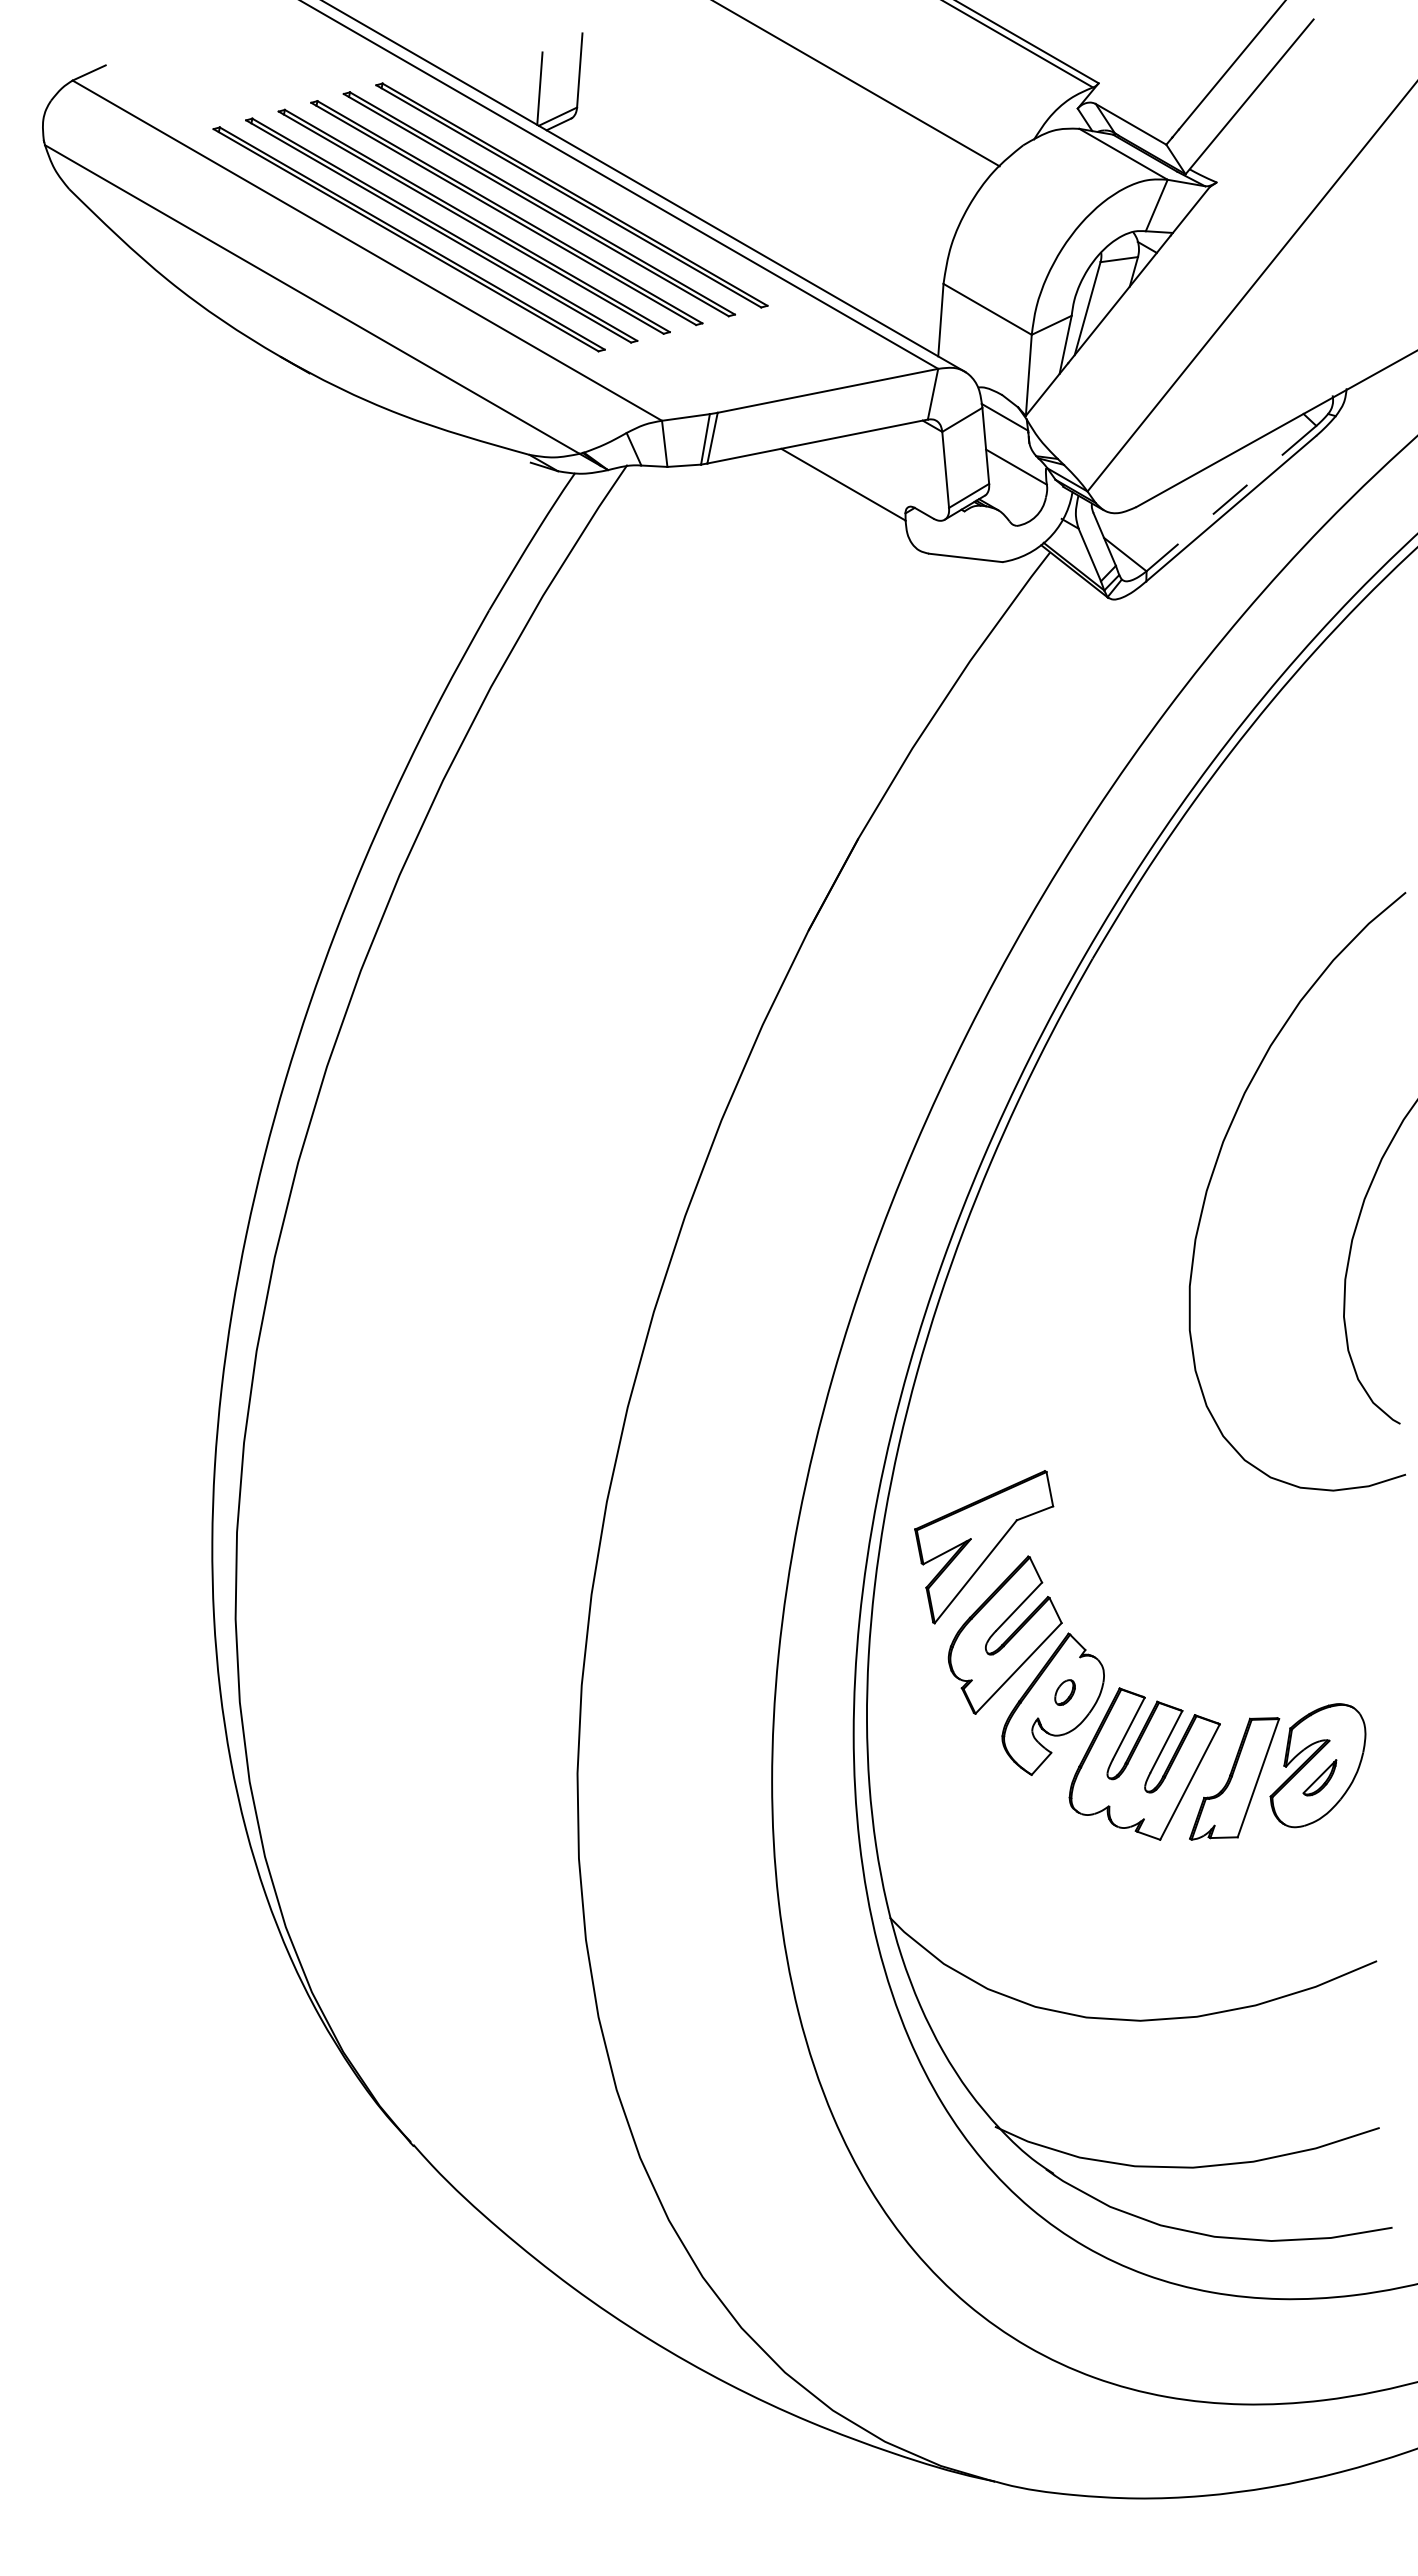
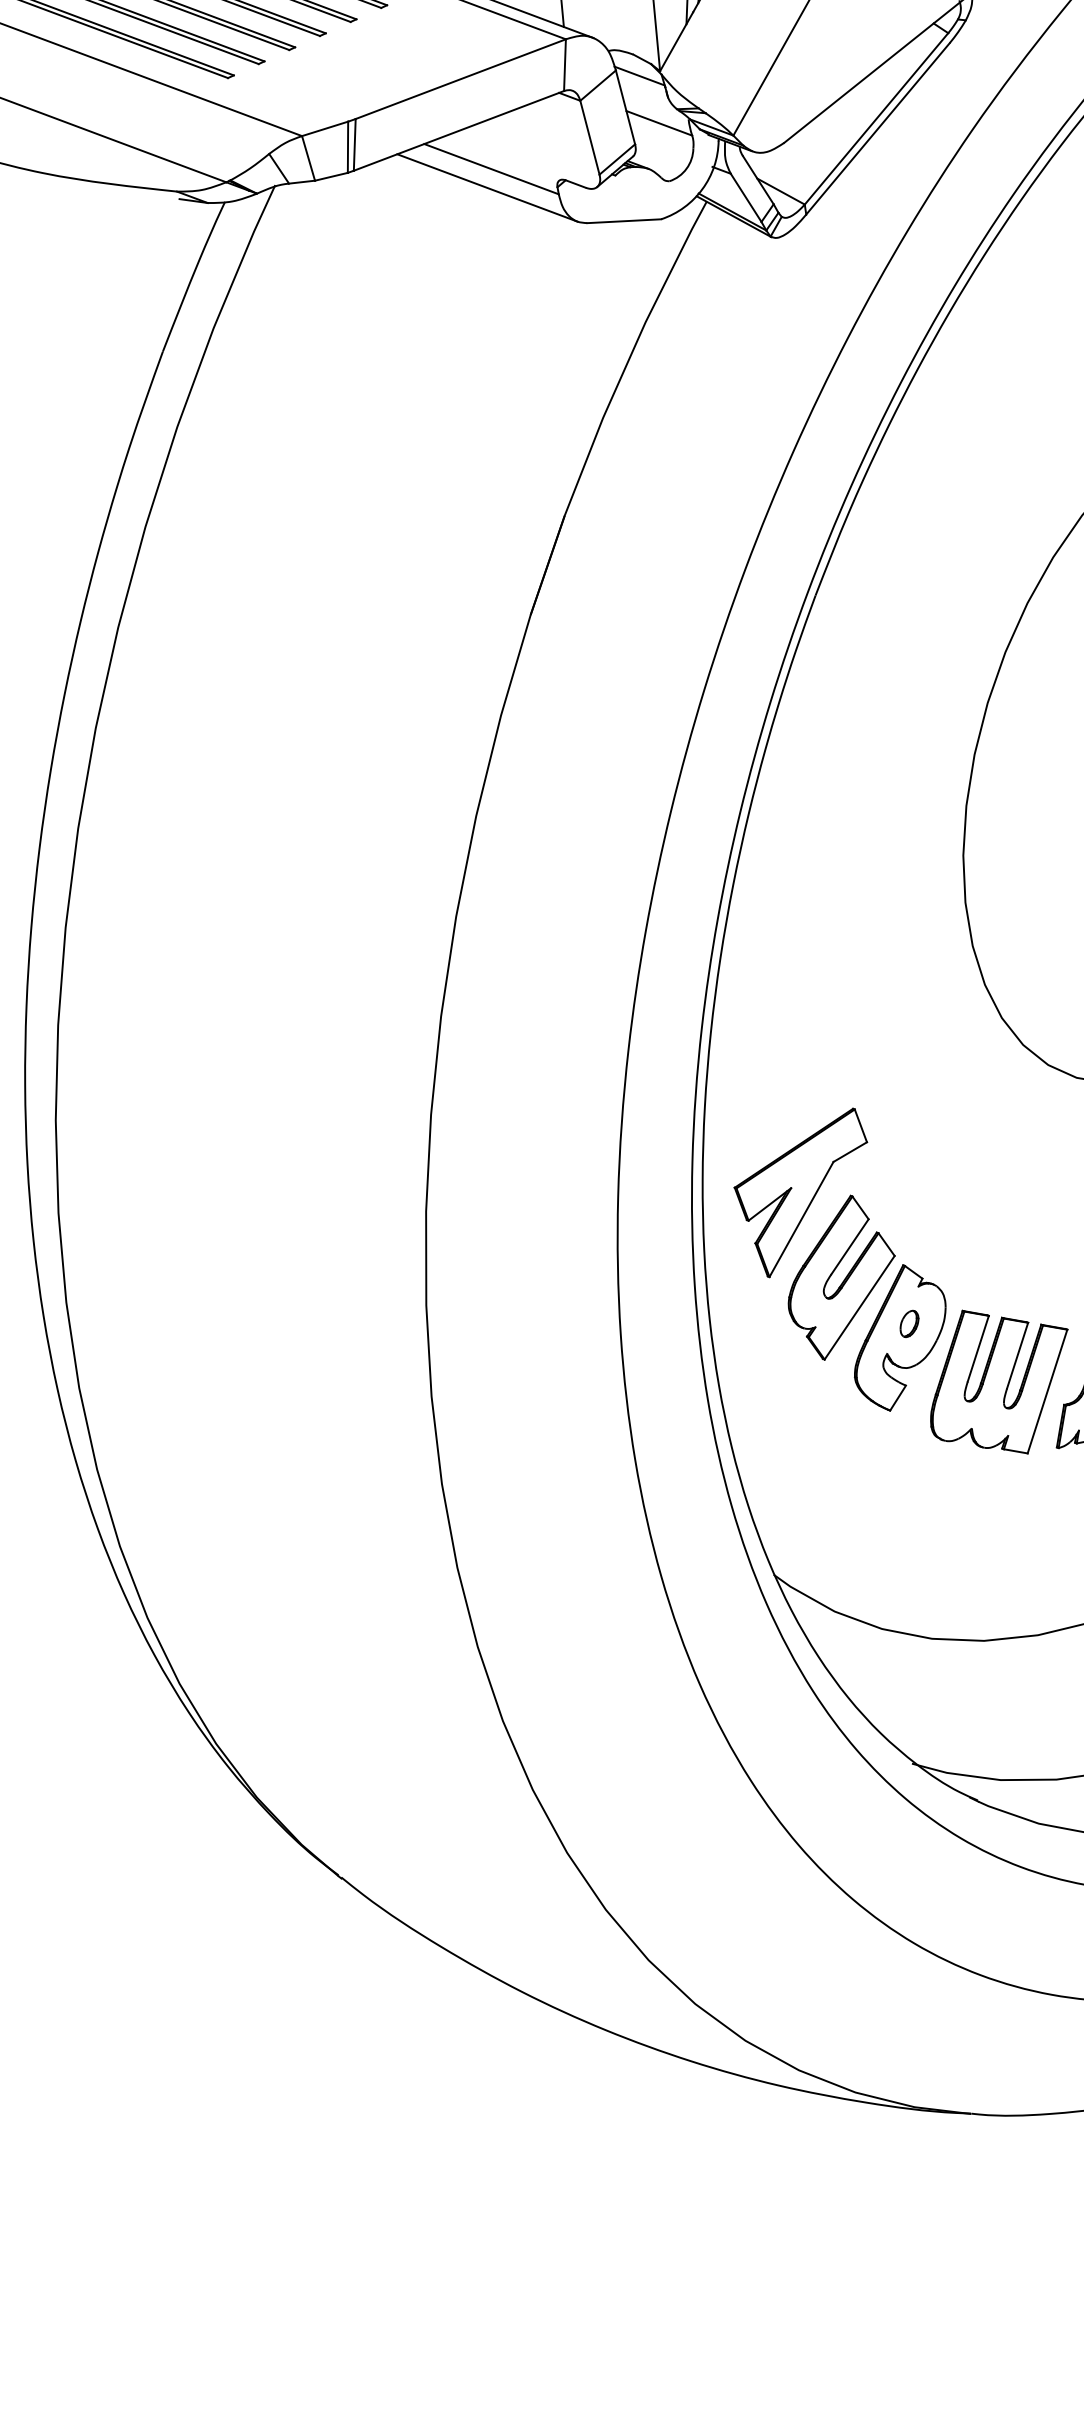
line: (1231, 498) -> (876, 118), dashed -> solid
line: (835, 502) -> (486, 188), added

